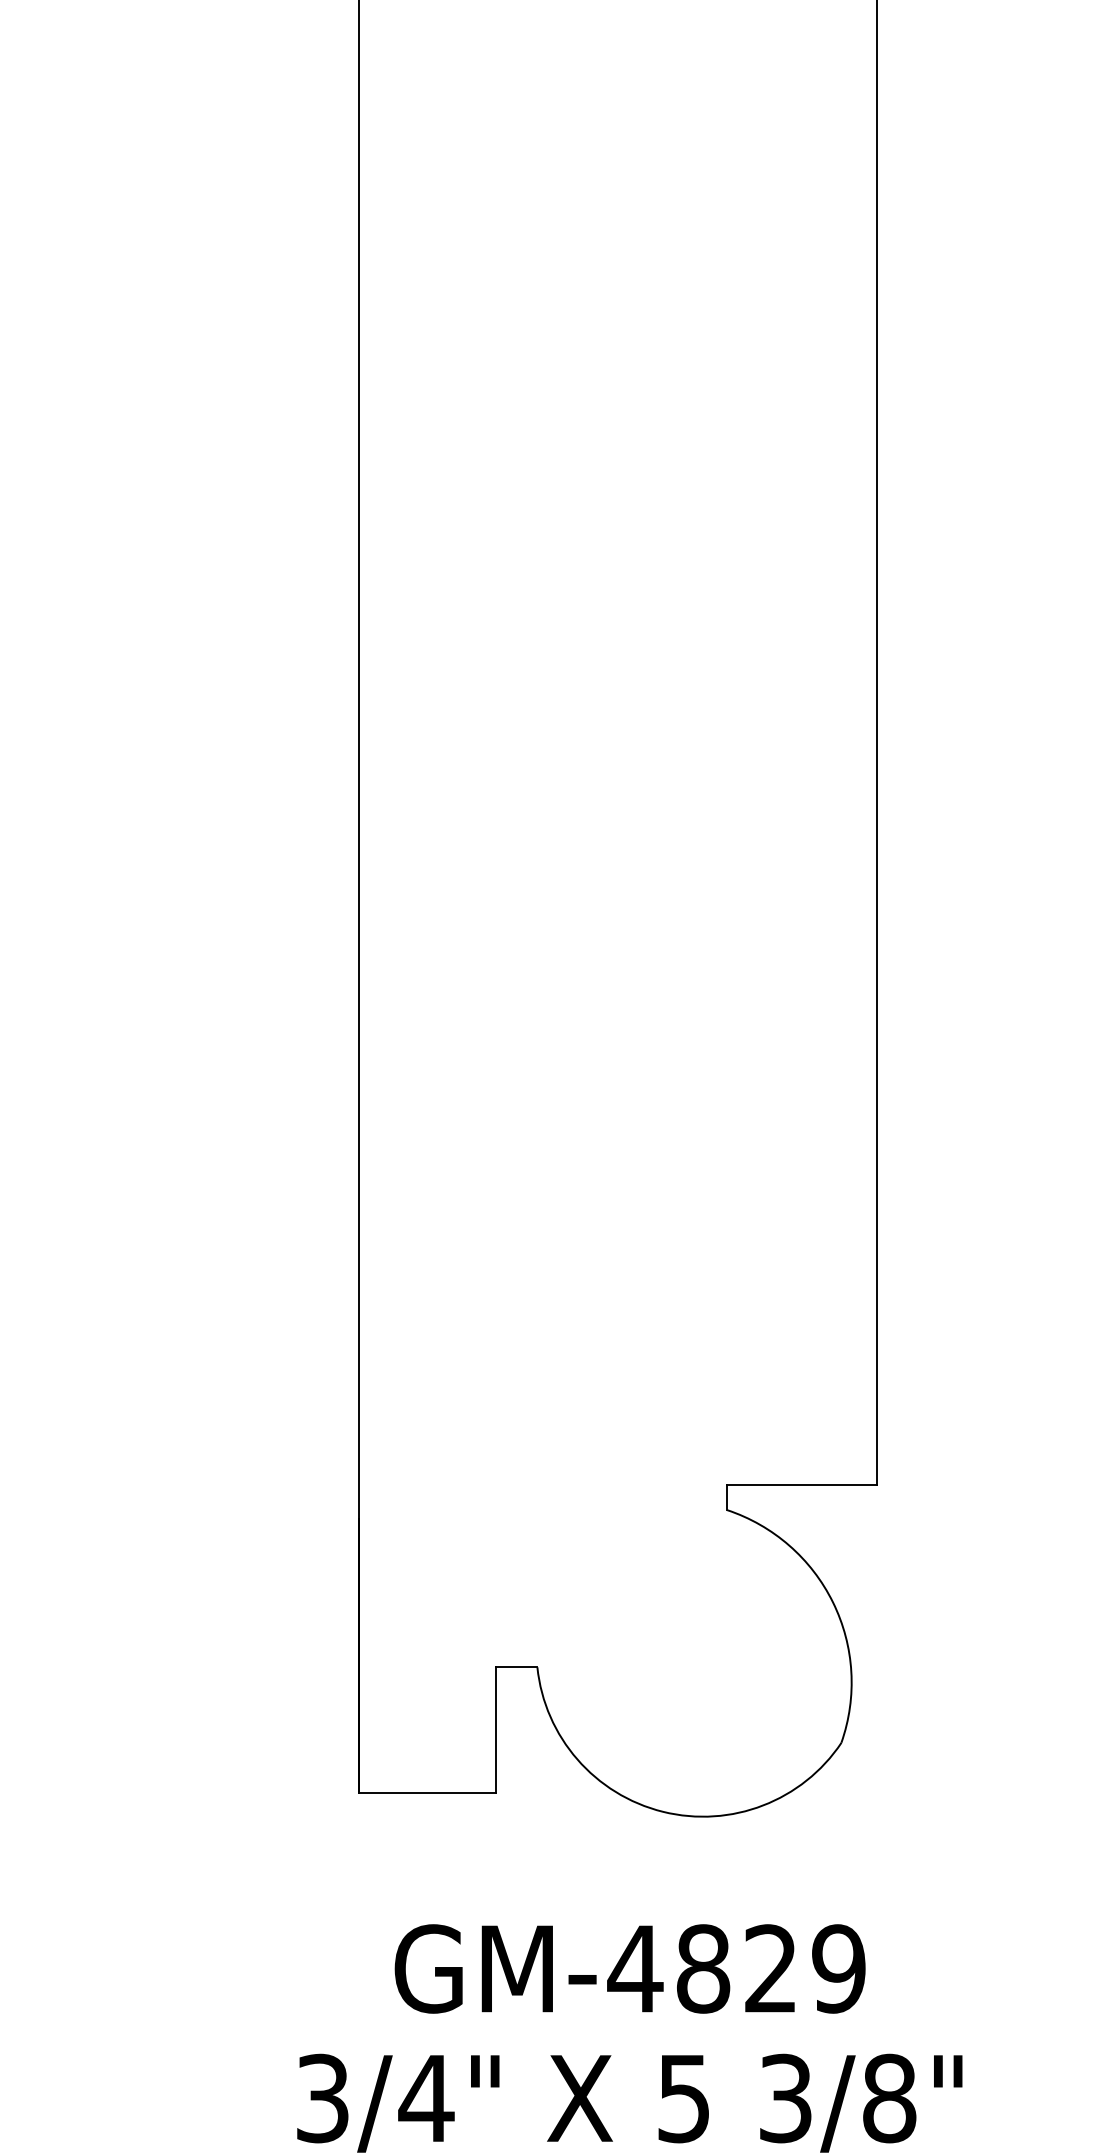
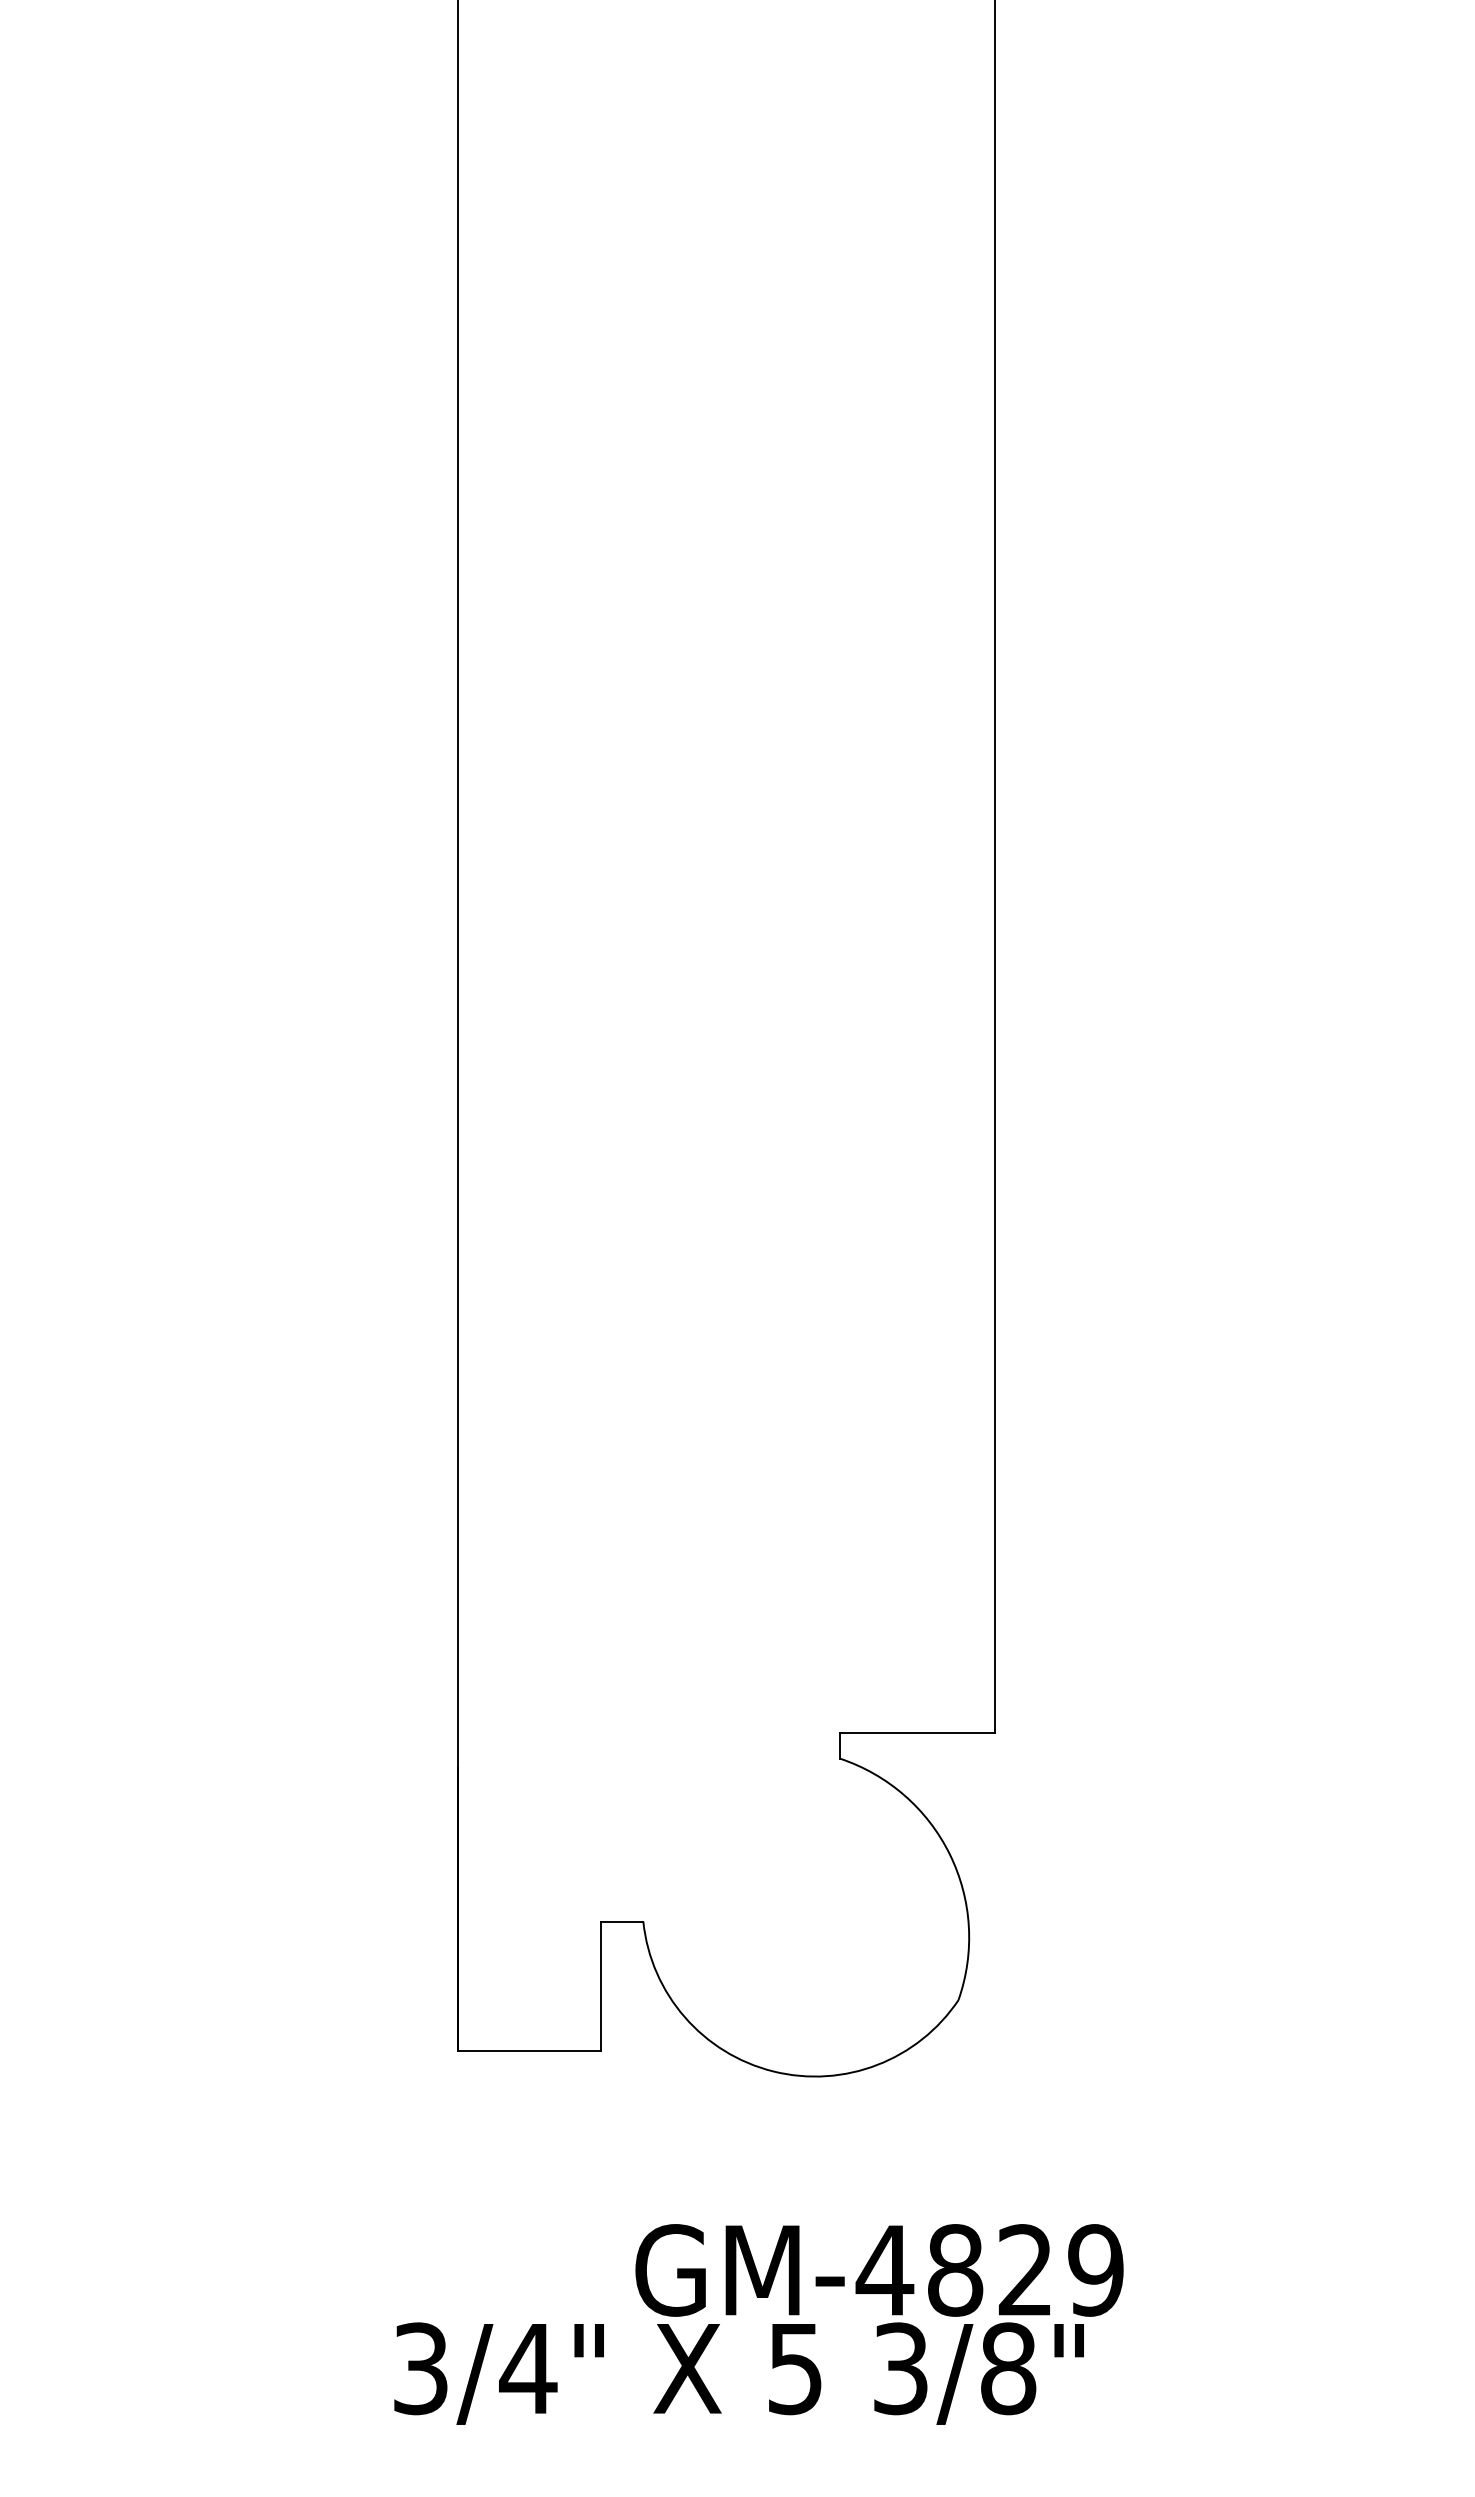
text: (630, 1969) -> (879, 2270), moved

